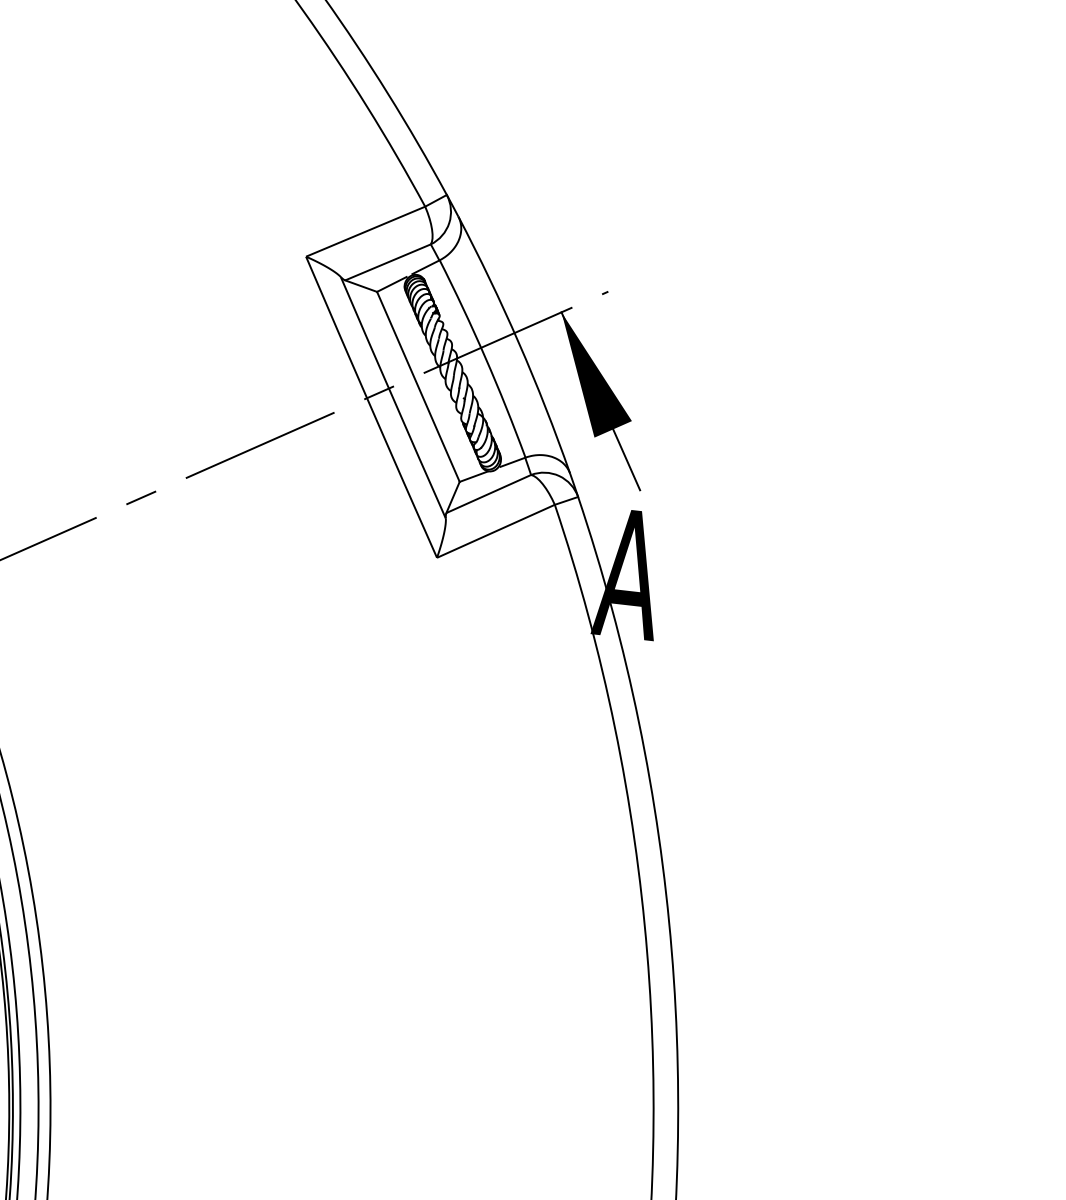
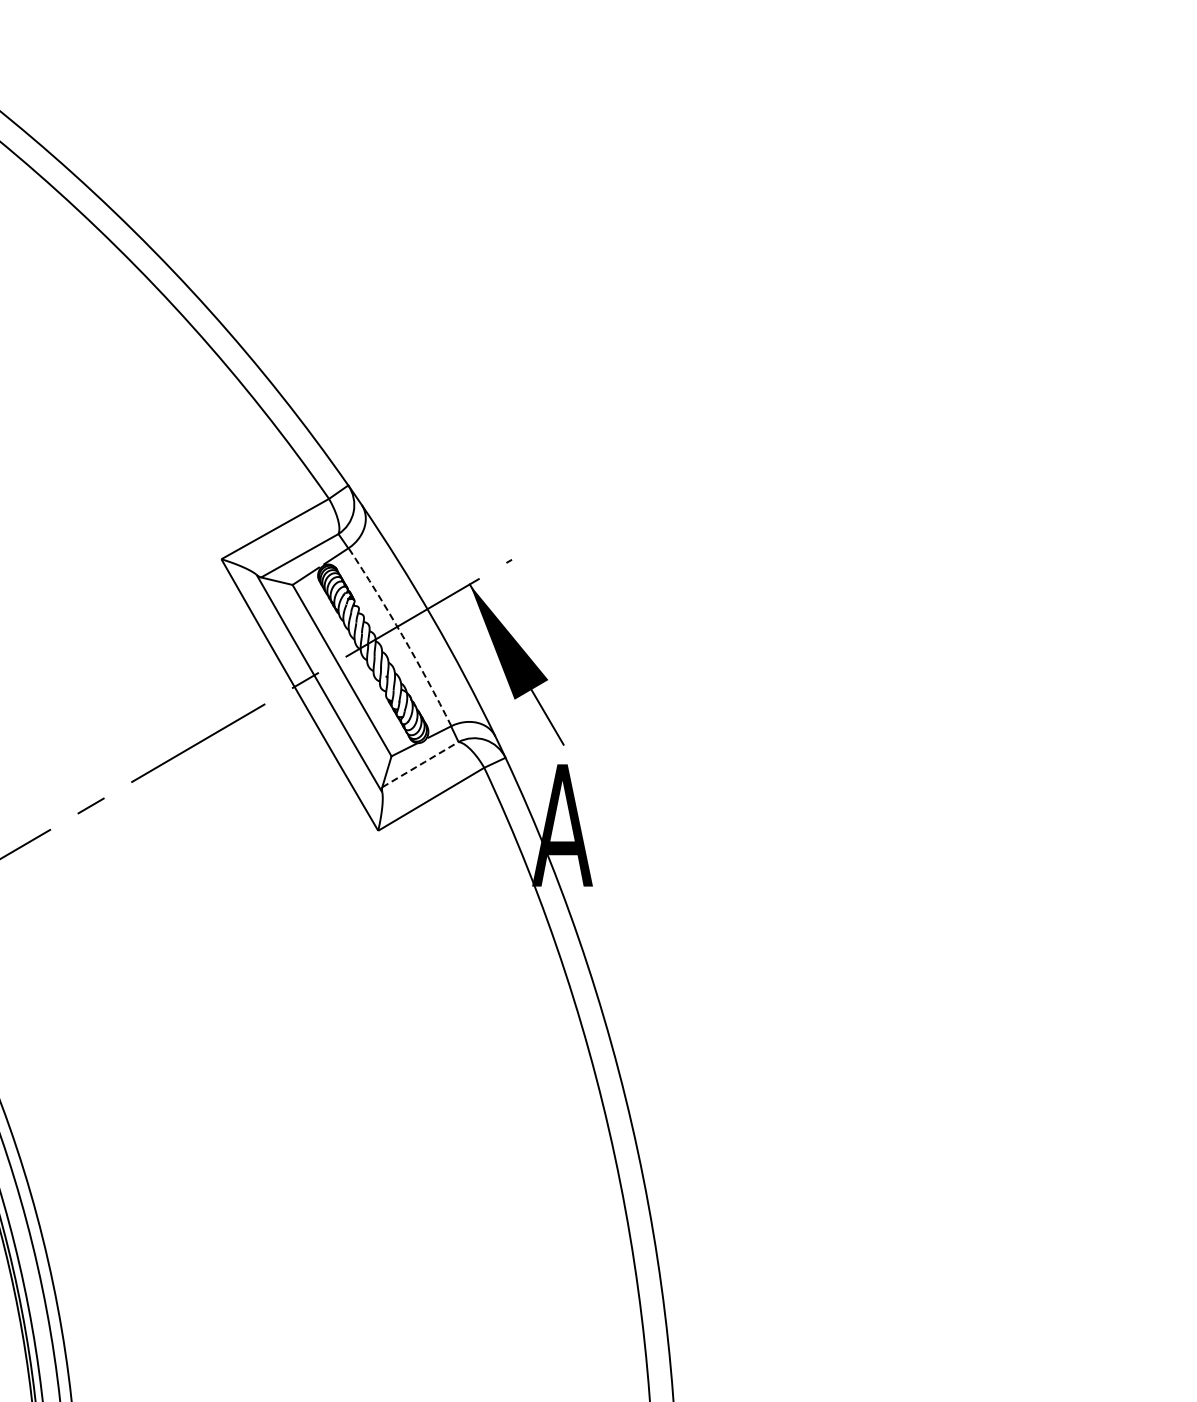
arc: (485, 357) -> (402, 635), solid -> dashed
line: (489, 493) -> (421, 764), solid -> dashed

